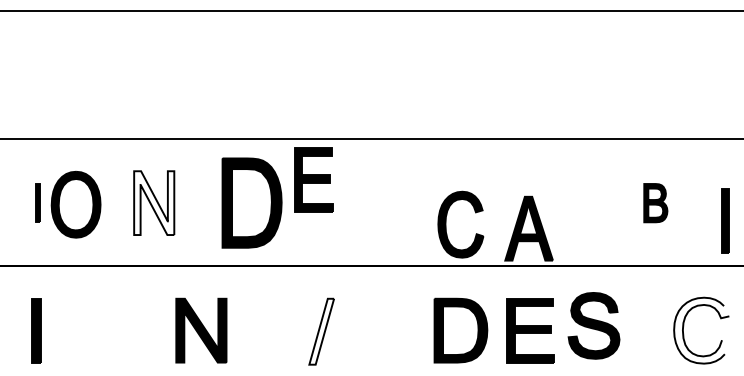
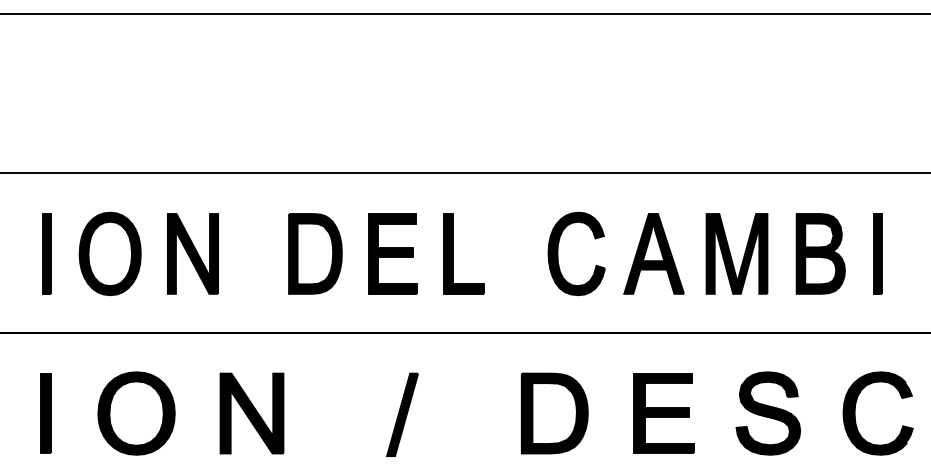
part: (313, 179) -> (392, 253), moved
part: (37, 202) -> (46, 253), size x1.67
fill: (153, 202) -> (192, 253), added
part: (252, 202) -> (315, 253), size x0.71
part: (362, 202) -> (453, 253), added
part: (588, 202) -> (736, 253), added
part: (655, 202) -> (820, 253), size x1.67
part: (75, 204) -> (109, 253), moved
part: (725, 220) -> (877, 253), moved
part: (446, 224) -> (558, 253), moved
part: (528, 228) -> (653, 253), moved
part: (594, 325) -> (768, 413), moved
part: (109, 330) -> (136, 413), added
part: (460, 330) -> (554, 413), moved
fill: (702, 330) -> (878, 413), added
fill: (321, 331) -> (402, 414), added

